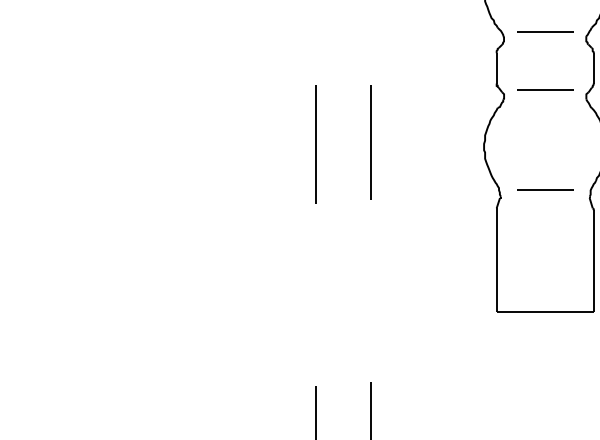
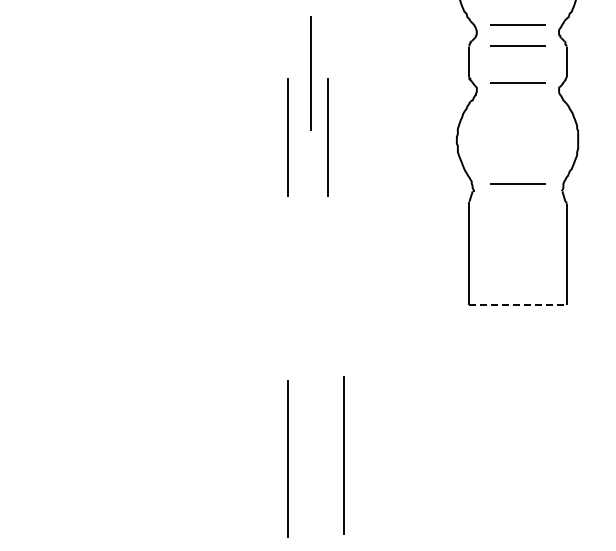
line: (544, 52) -> (517, 45), added
line: (370, 142) -> (310, 73), moved
line: (354, 144) -> (327, 137), added
line: (544, 312) -> (517, 305), solid -> dashed

